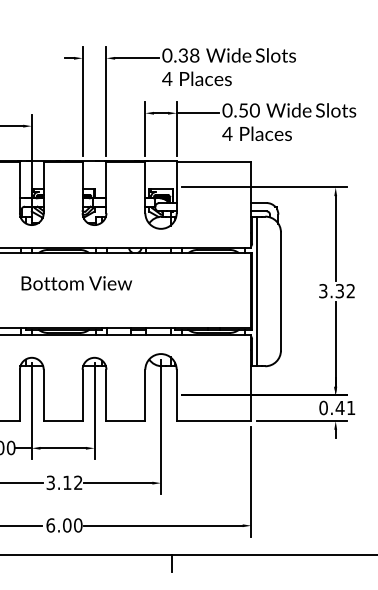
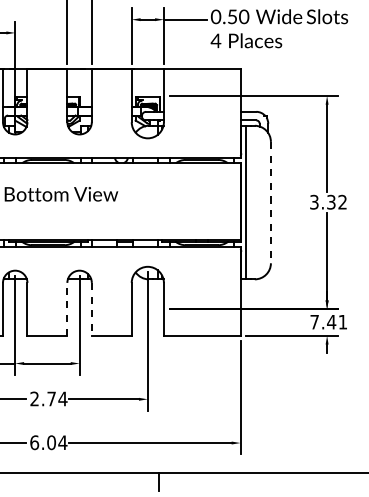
line: (280, 291) -> (270, 202), solid -> dashed
line: (82, 395) -> (67, 309), solid -> dashed
line: (106, 395) -> (91, 309), solid -> dashed
text: (323, 407) -> (314, 321), 0.41 -> 7.41
text: (64, 482) -> (48, 398), 3.12 -> 2.74
text: (77, 525) -> (62, 442), 6.00 -> 6.04

